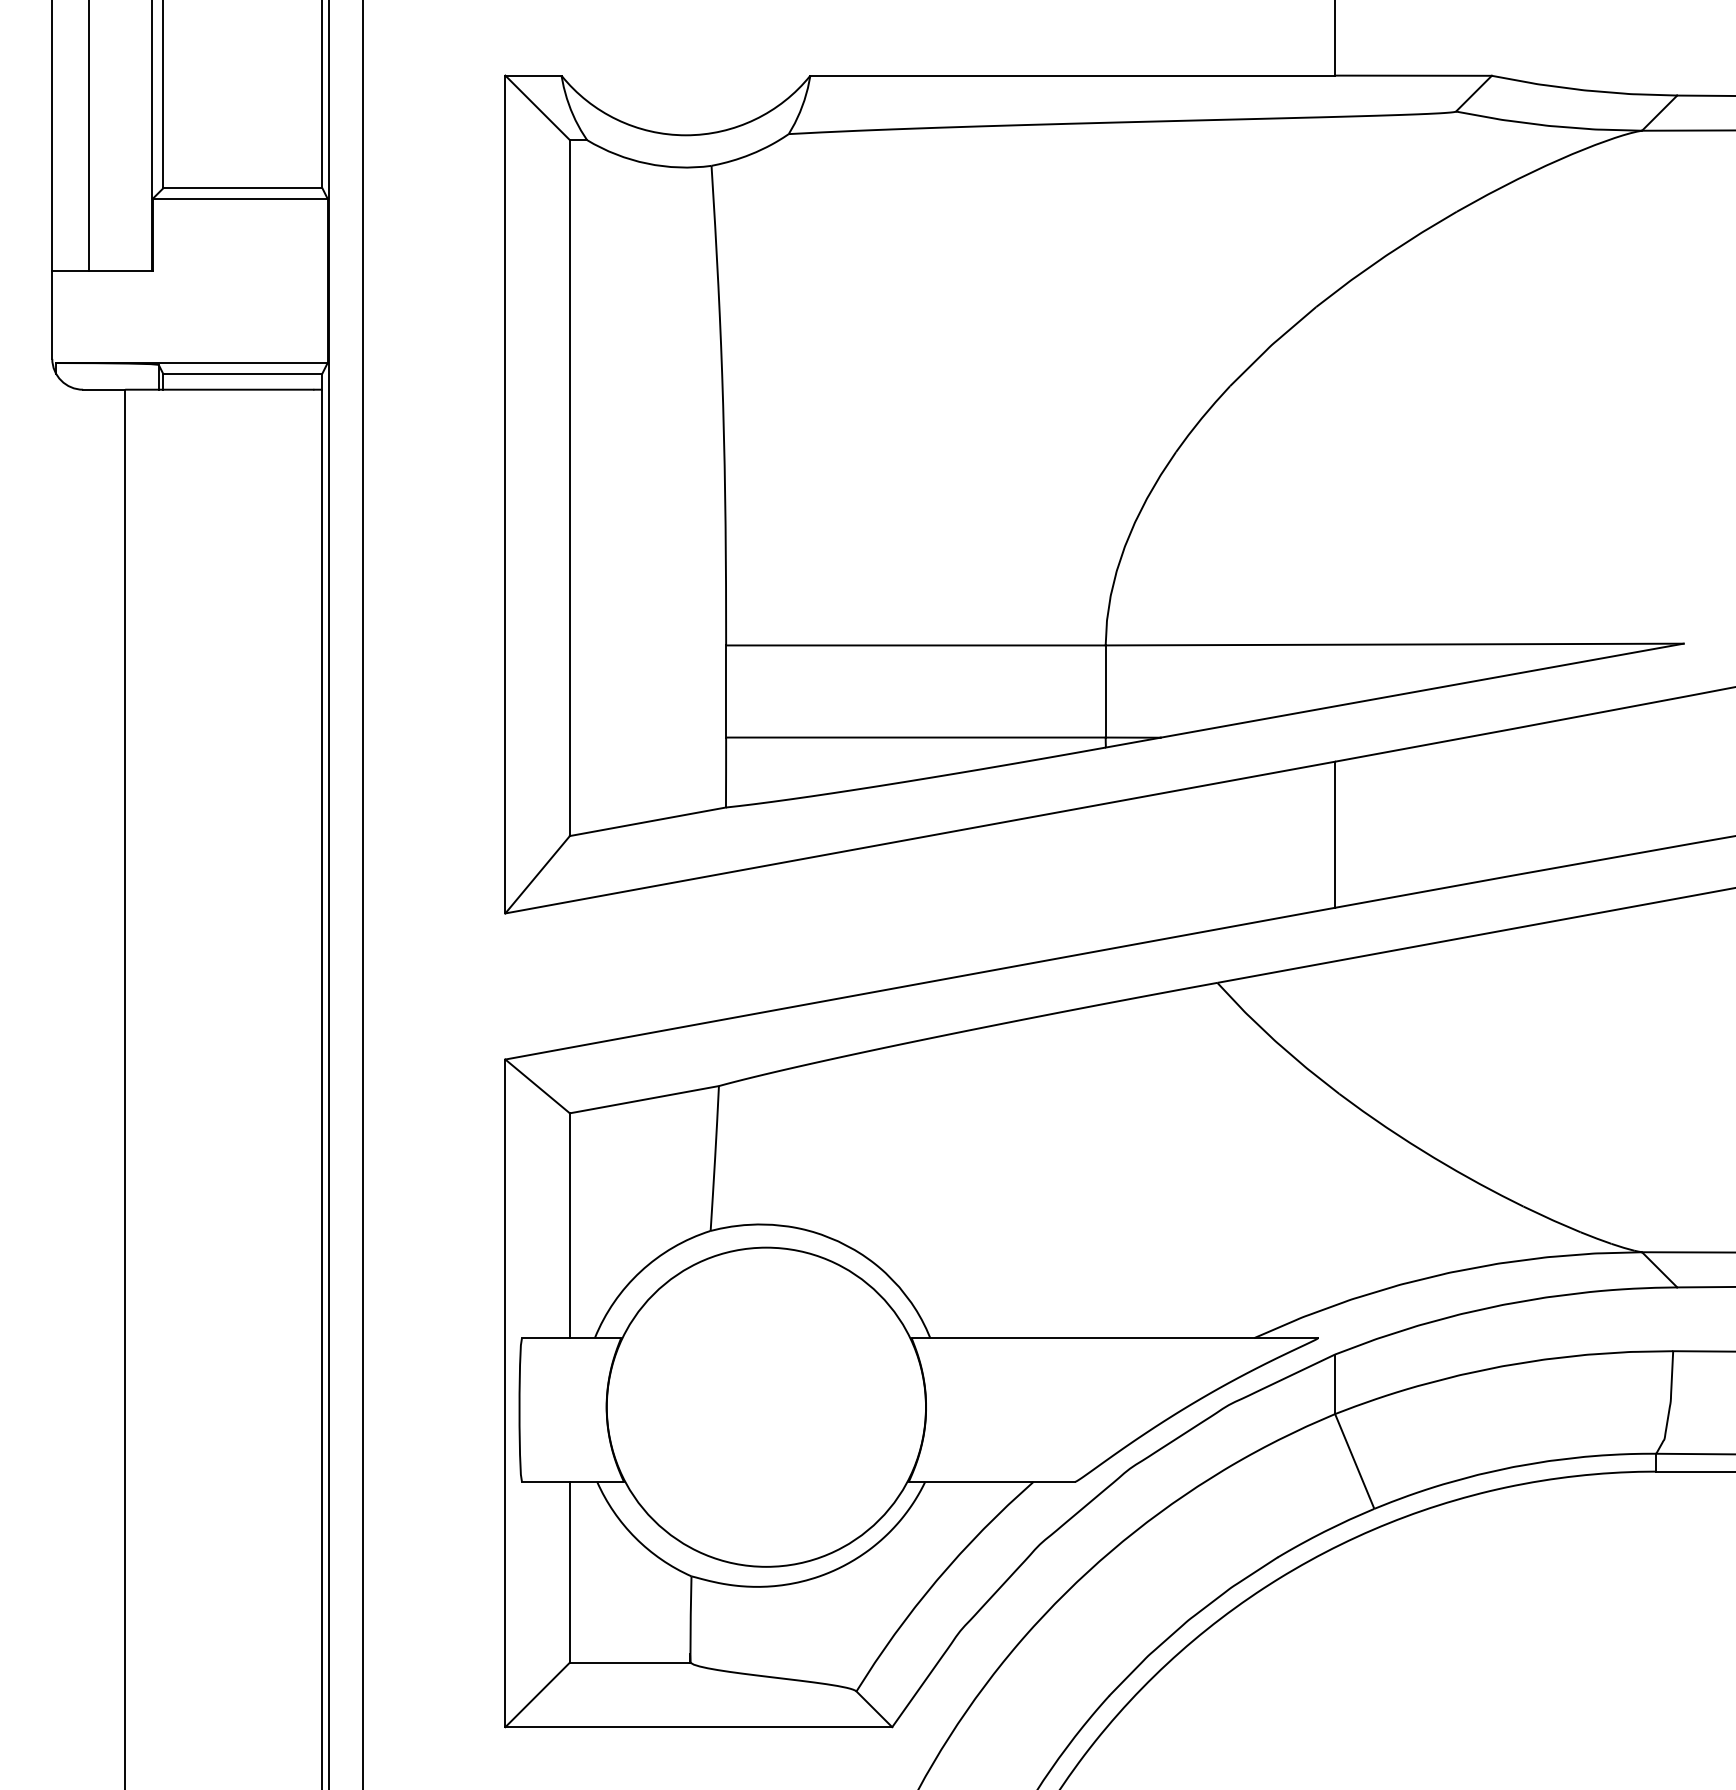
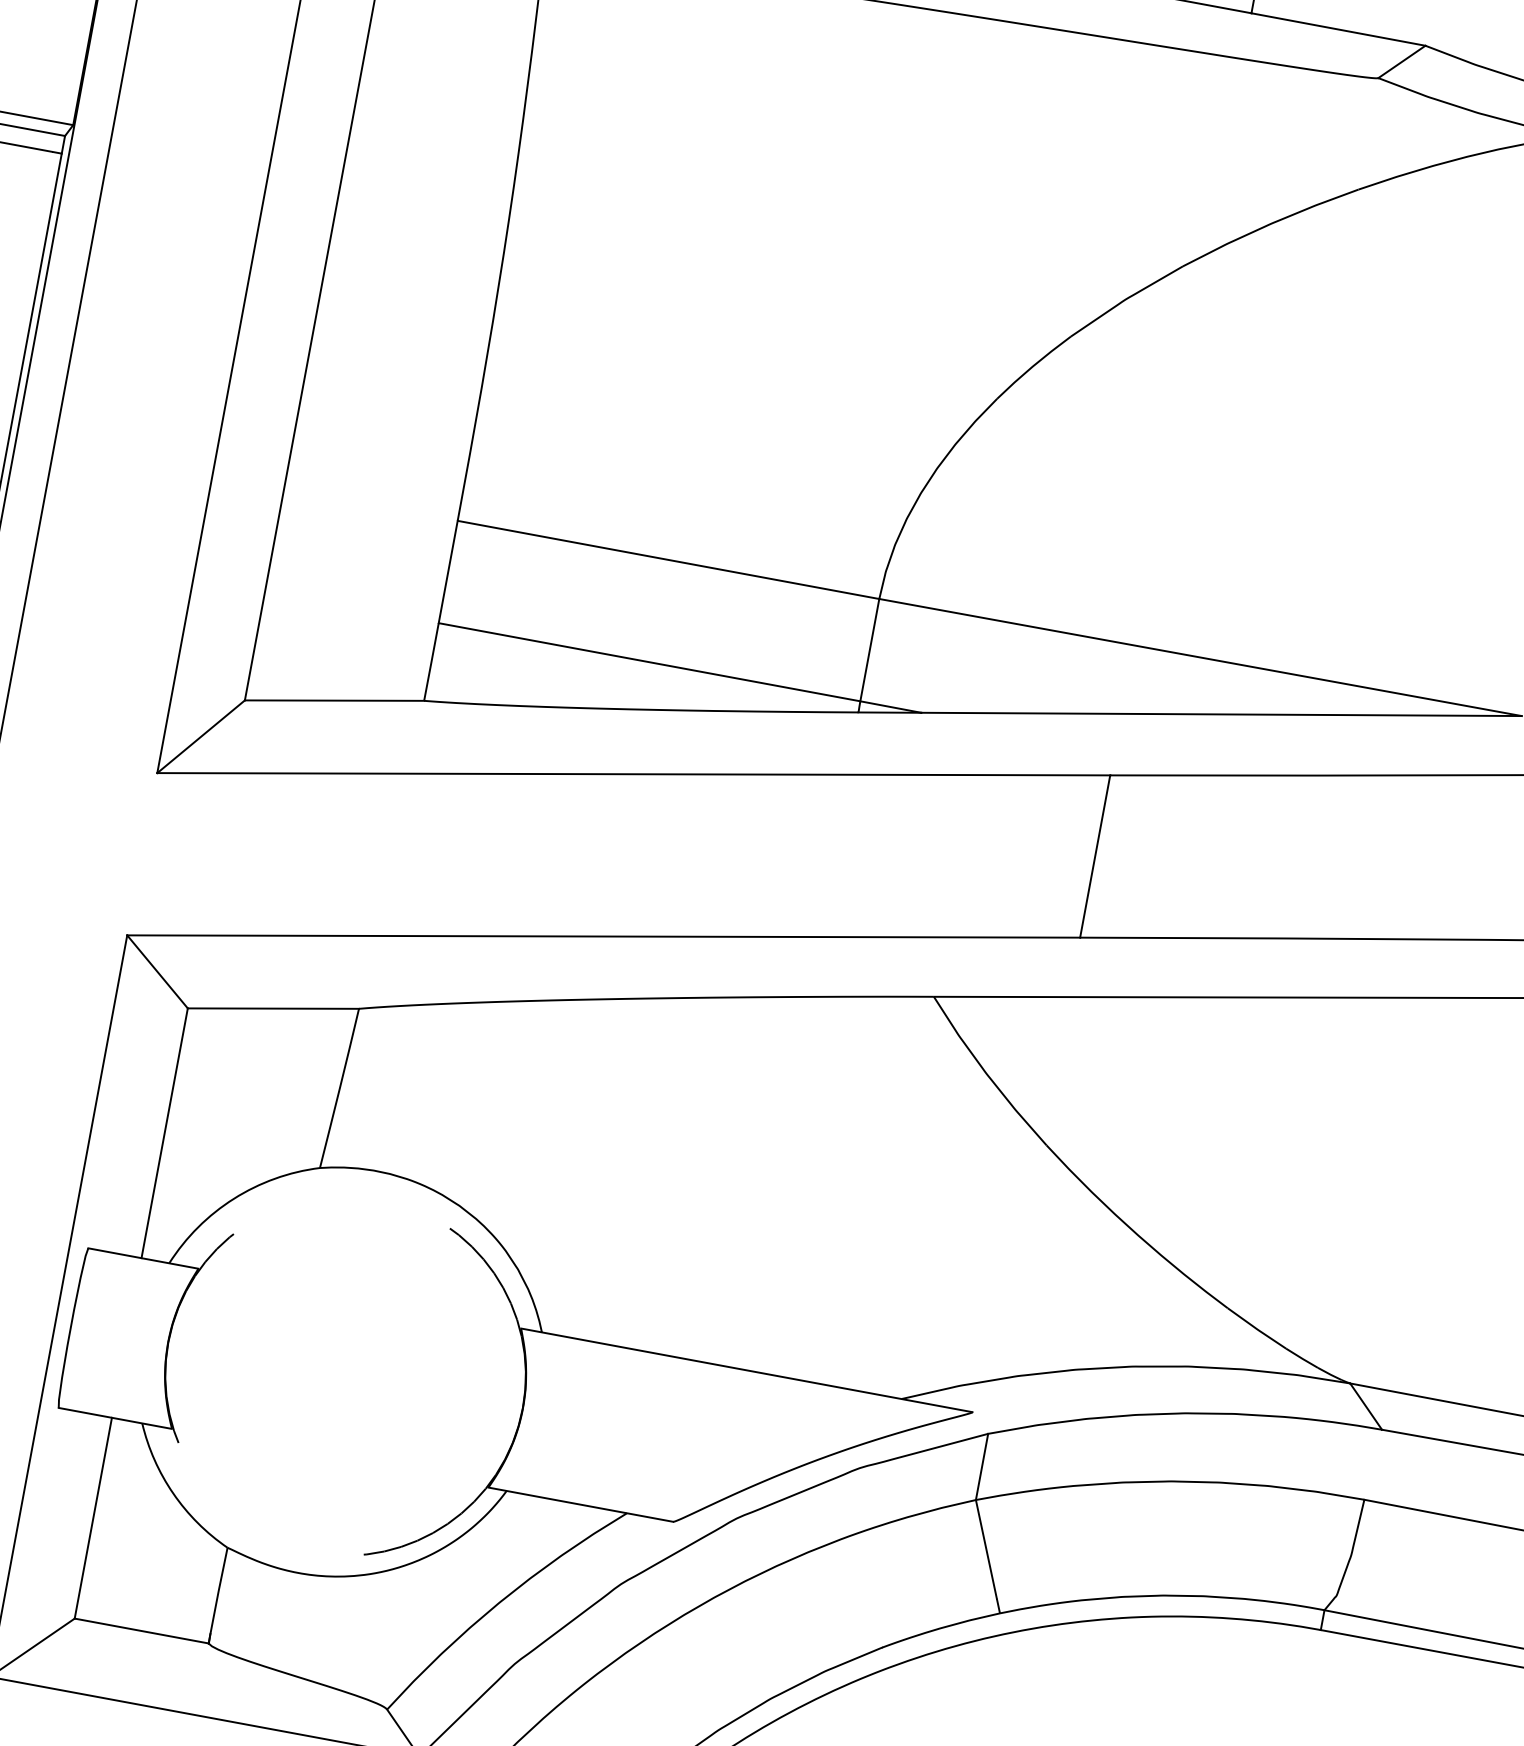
circle: (765, 1406) -> (344, 1374), solid -> dashed

